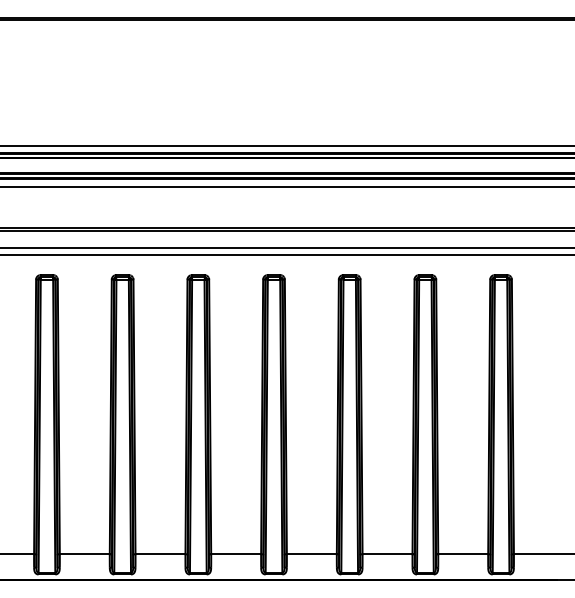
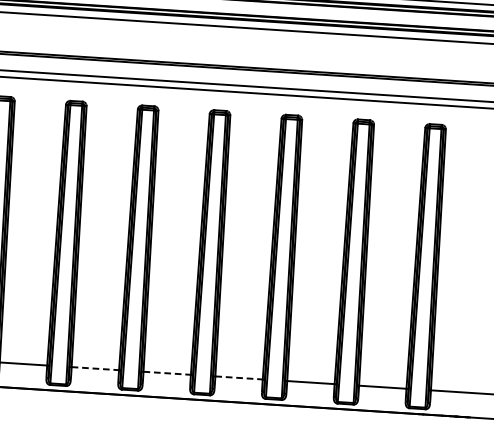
line: (160, 554) -> (95, 368), solid -> dashed
line: (236, 554) -> (167, 373), solid -> dashed
line: (311, 554) -> (238, 378), solid -> dashed

